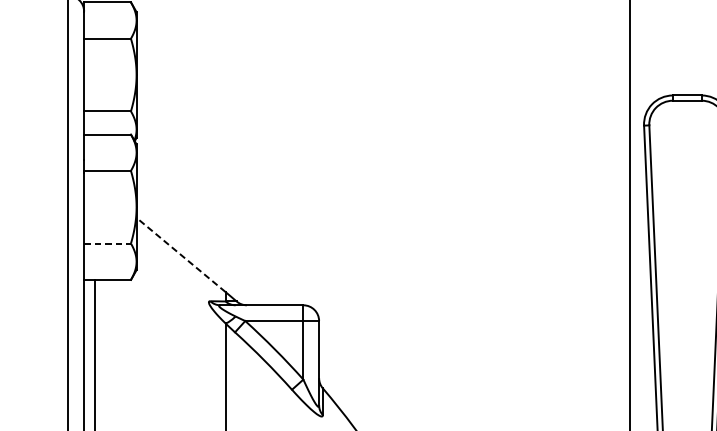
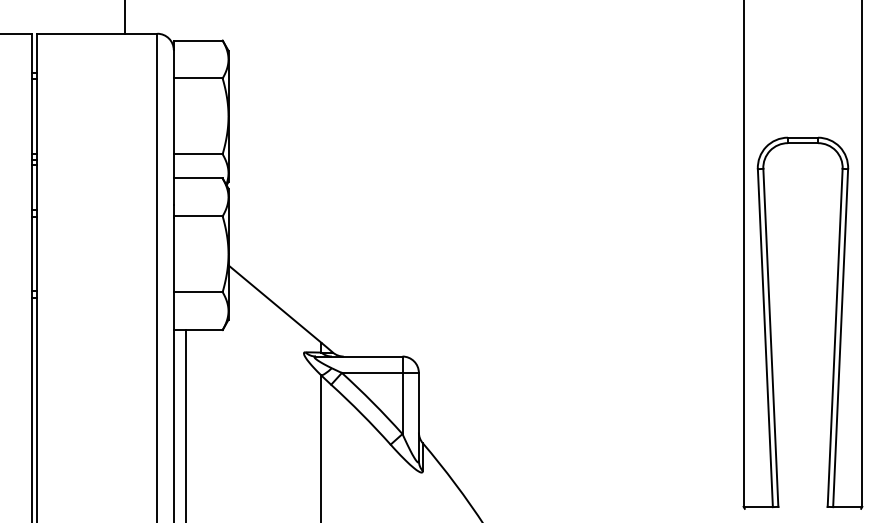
line: (107, 243) -> (198, 292), dashed -> solid
line: (180, 254) -> (274, 303), dashed -> solid

